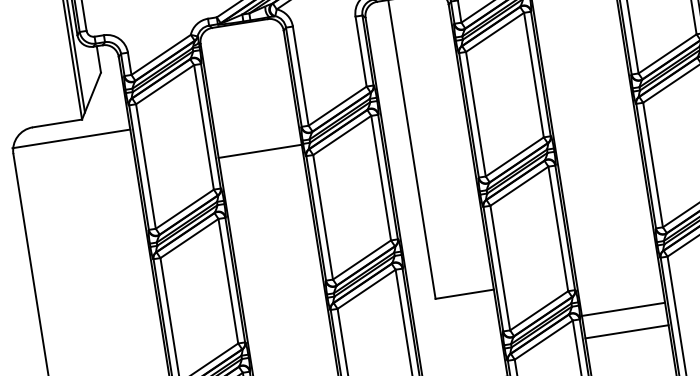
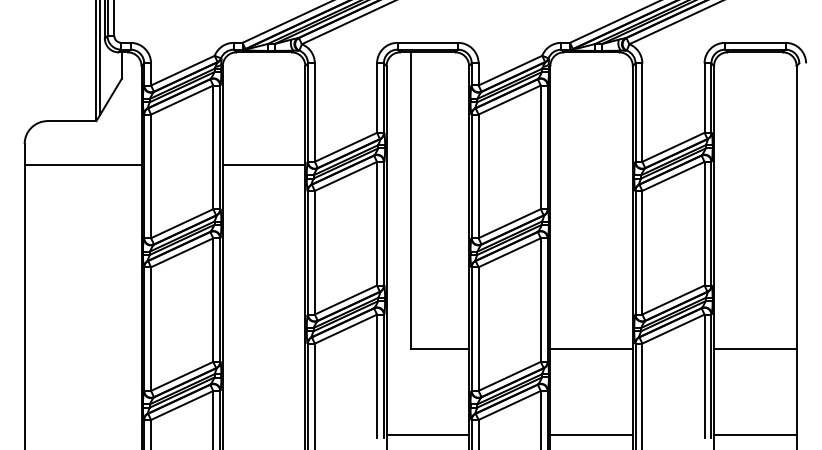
line: (70, 139) -> (82, 165), moved
line: (259, 151) -> (263, 165), moved
line: (623, 308) -> (591, 348), moved
line: (627, 332) -> (591, 435), moved

